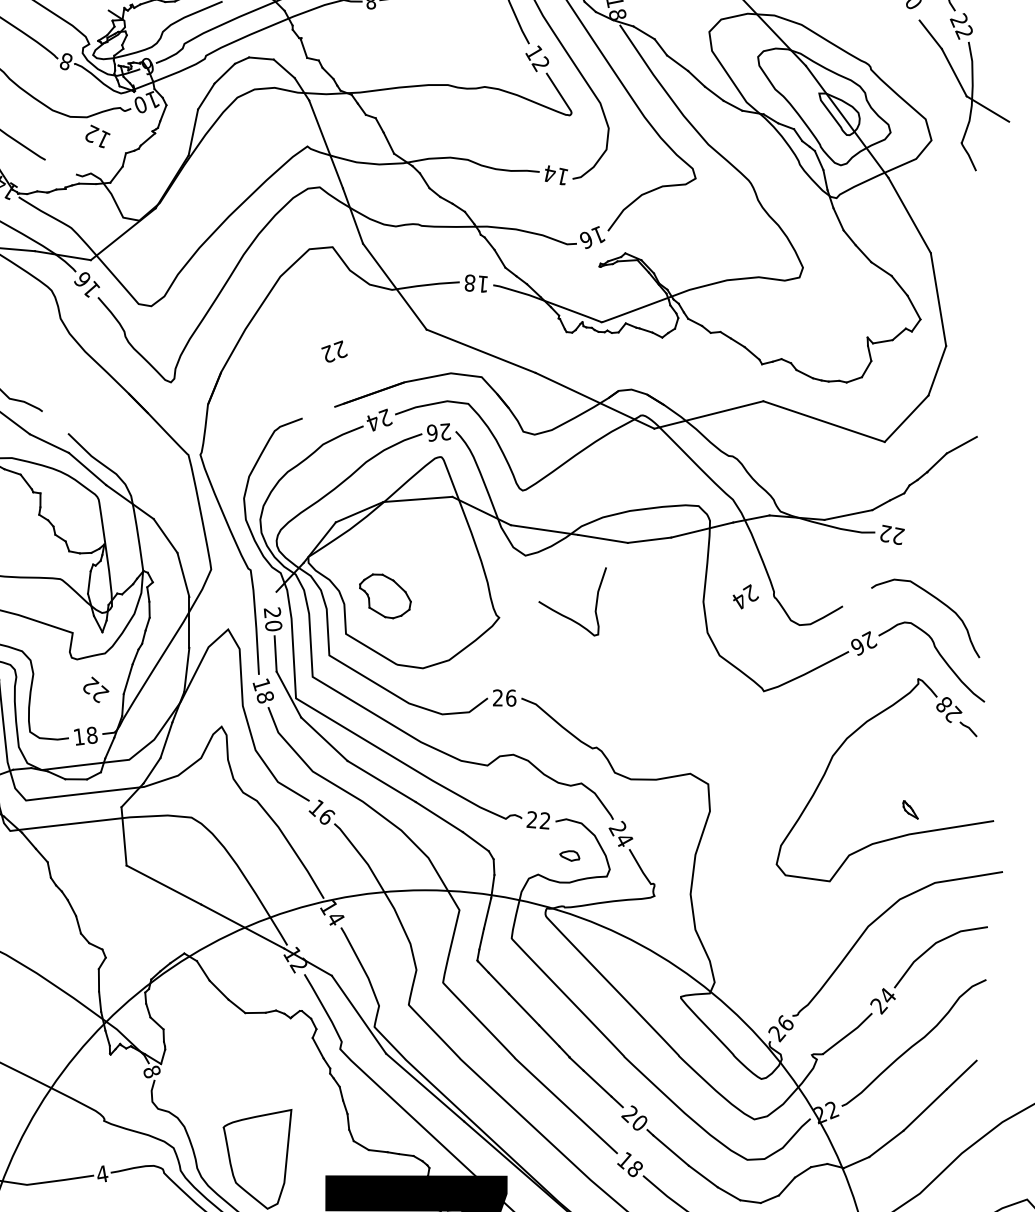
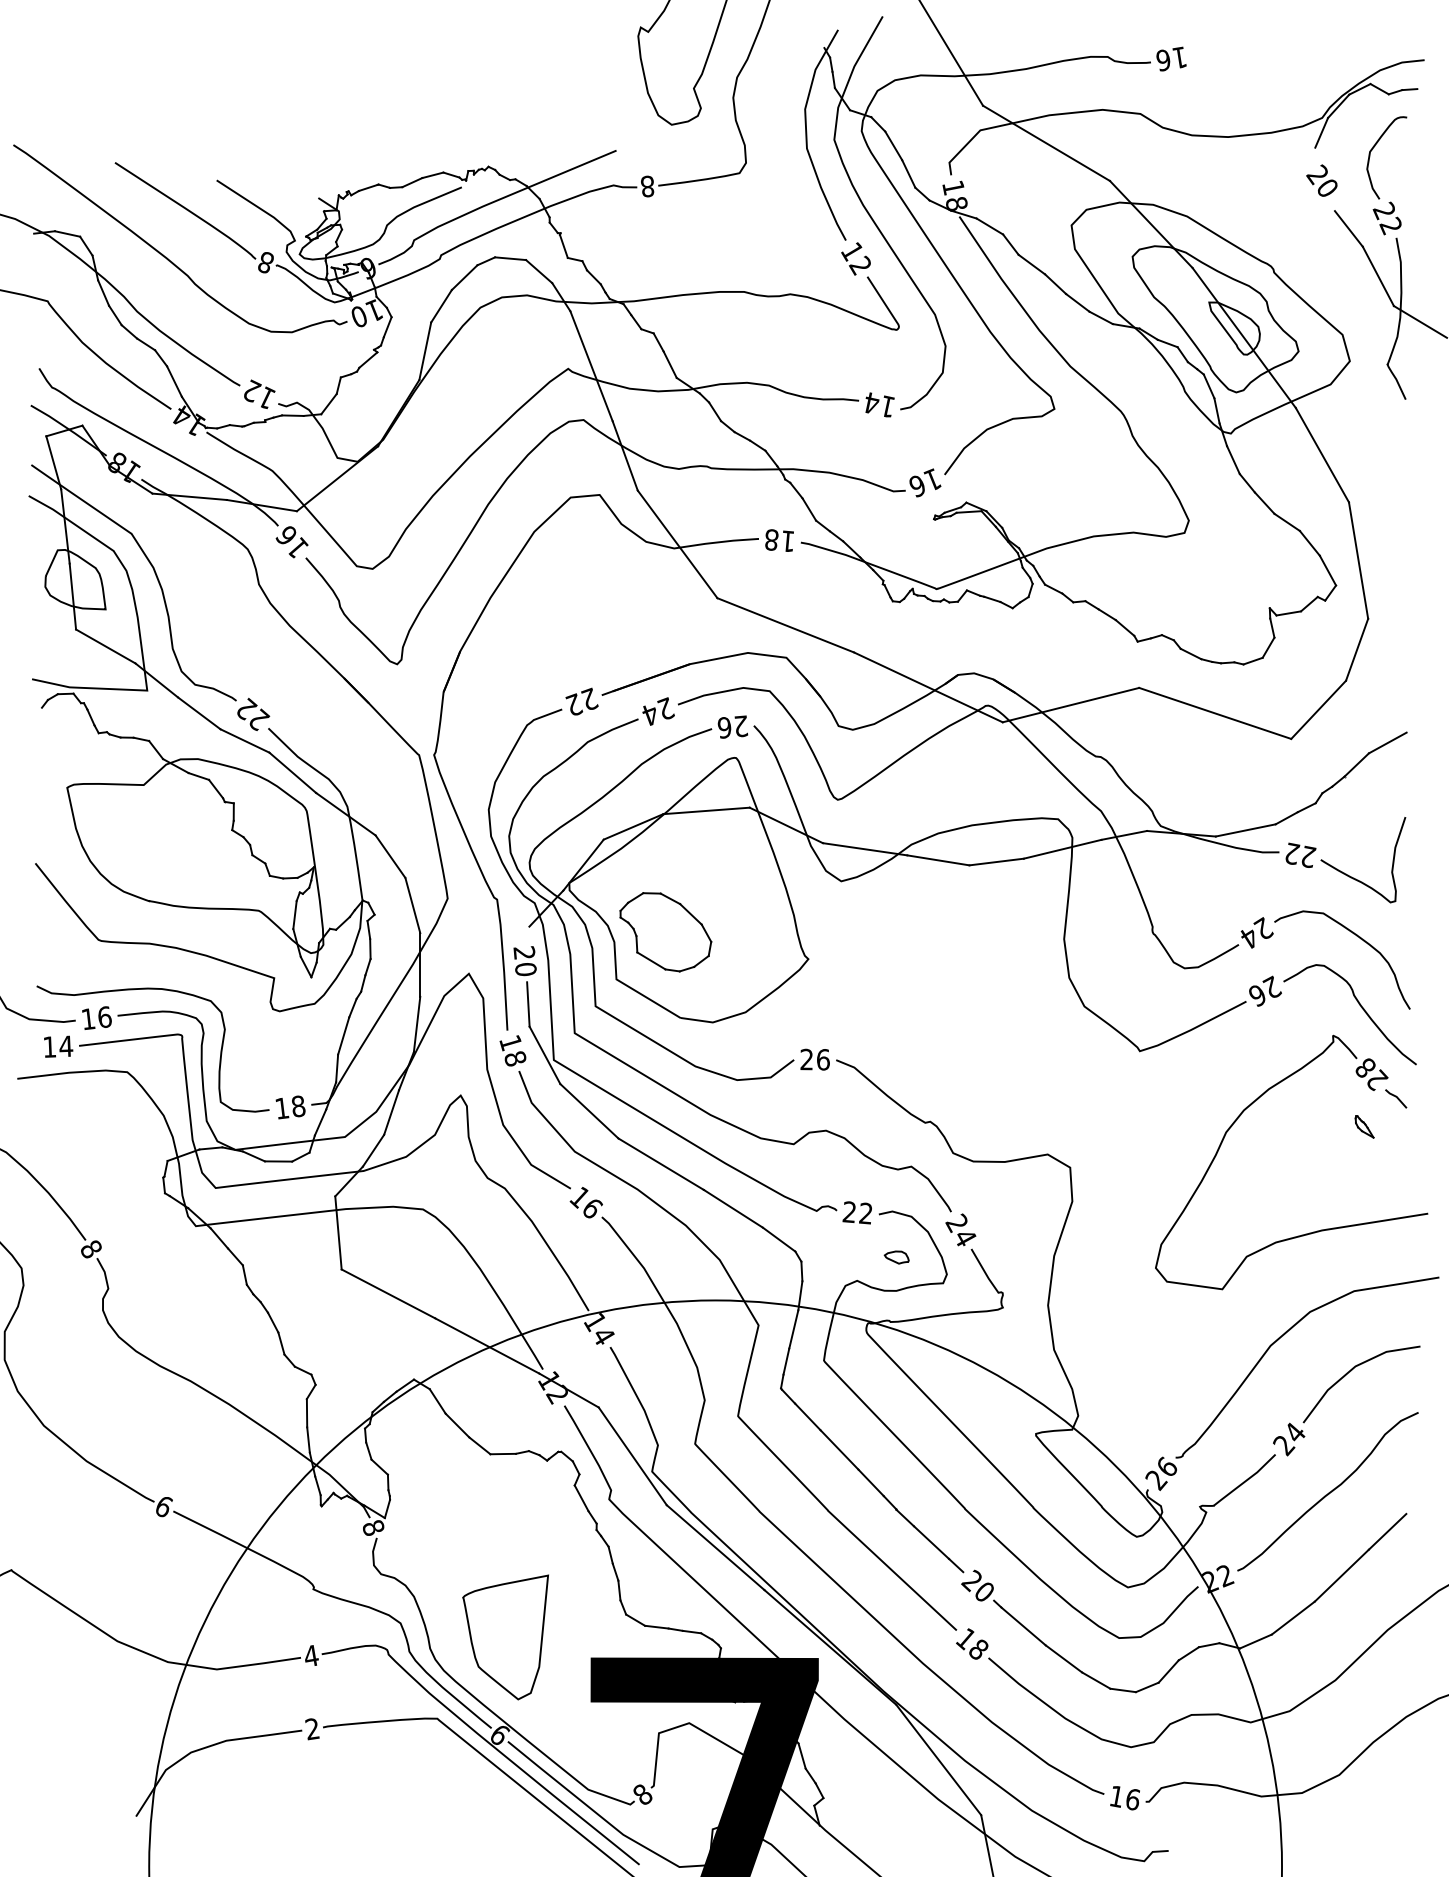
text: (97, 135) -> (259, 393), moved
text: (334, 351) -> (581, 701), moved
part: (385, 596) -> (665, 932), size x1.43
text: (745, 596) -> (1256, 932), moved
curve: (567, 616) -> (1356, 878), moved
text: (96, 689) -> (253, 713), moved
part: (910, 809) -> (1364, 1126), moved

